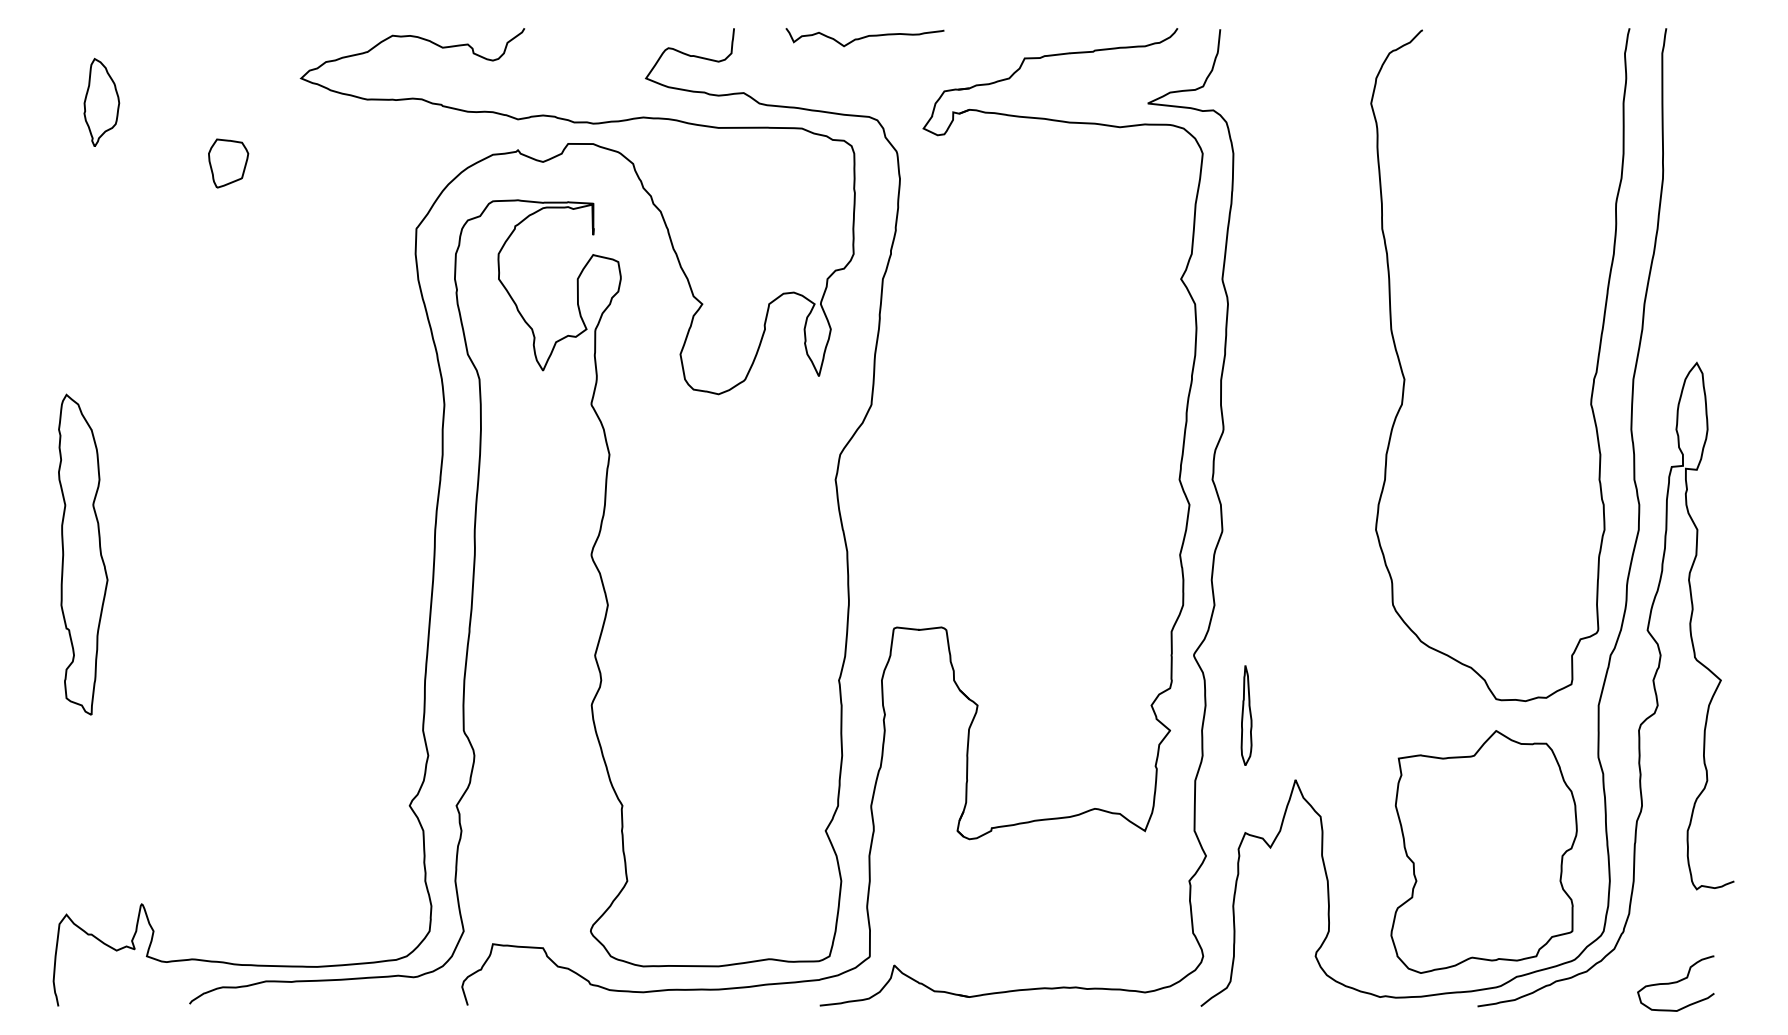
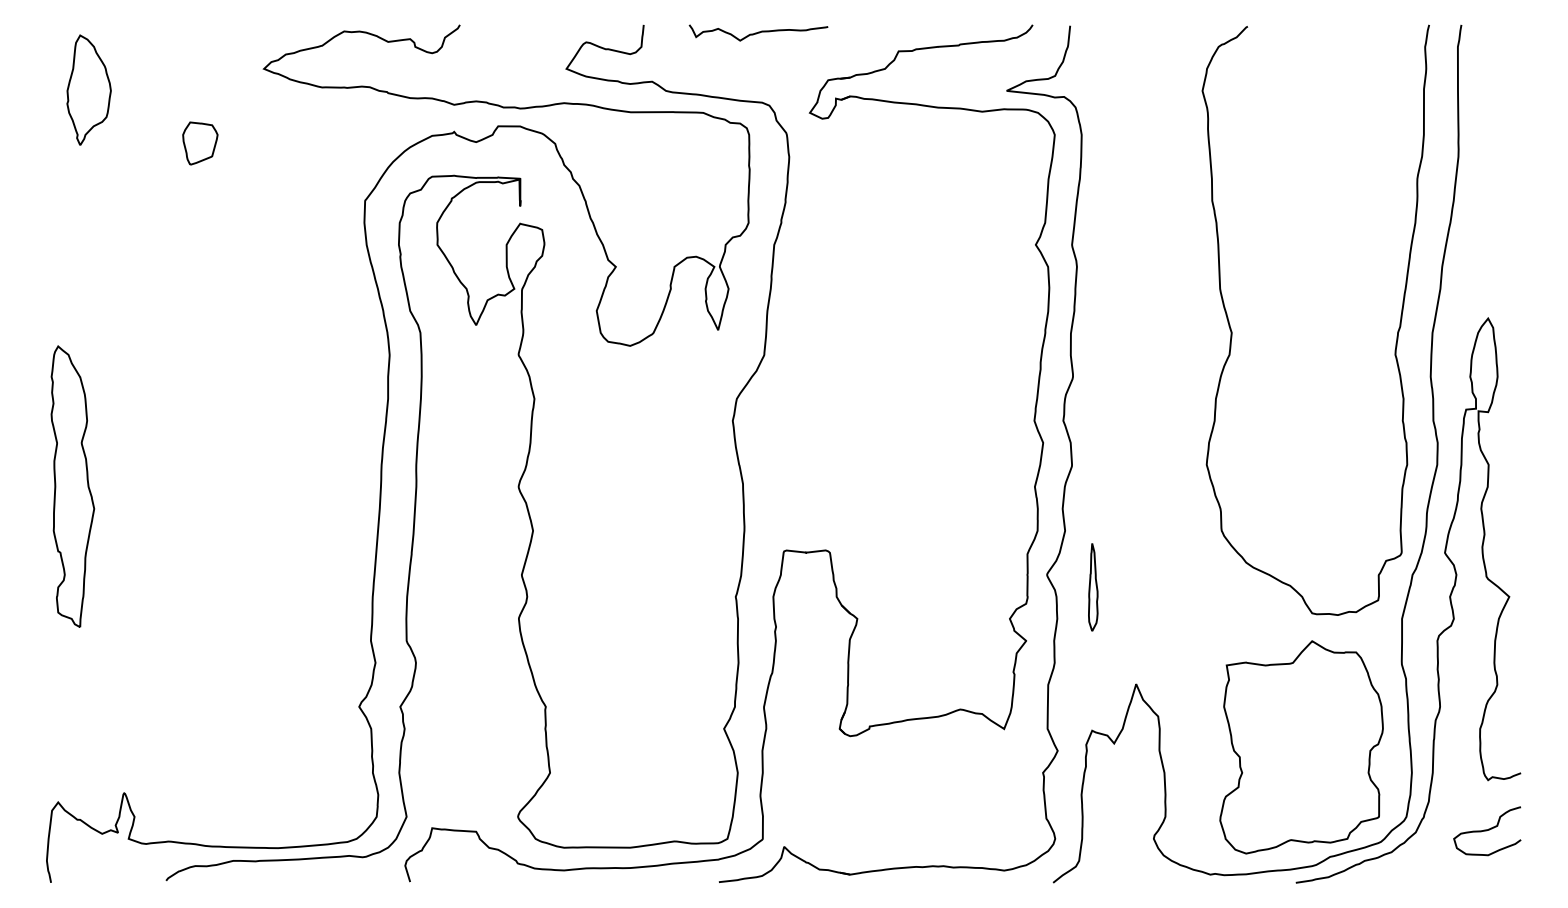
part: (101, 102) -> (88, 90), size x1.43
part: (1246, 715) -> (1093, 587), moved
curve: (1675, 983) -> (1486, 831), moved

